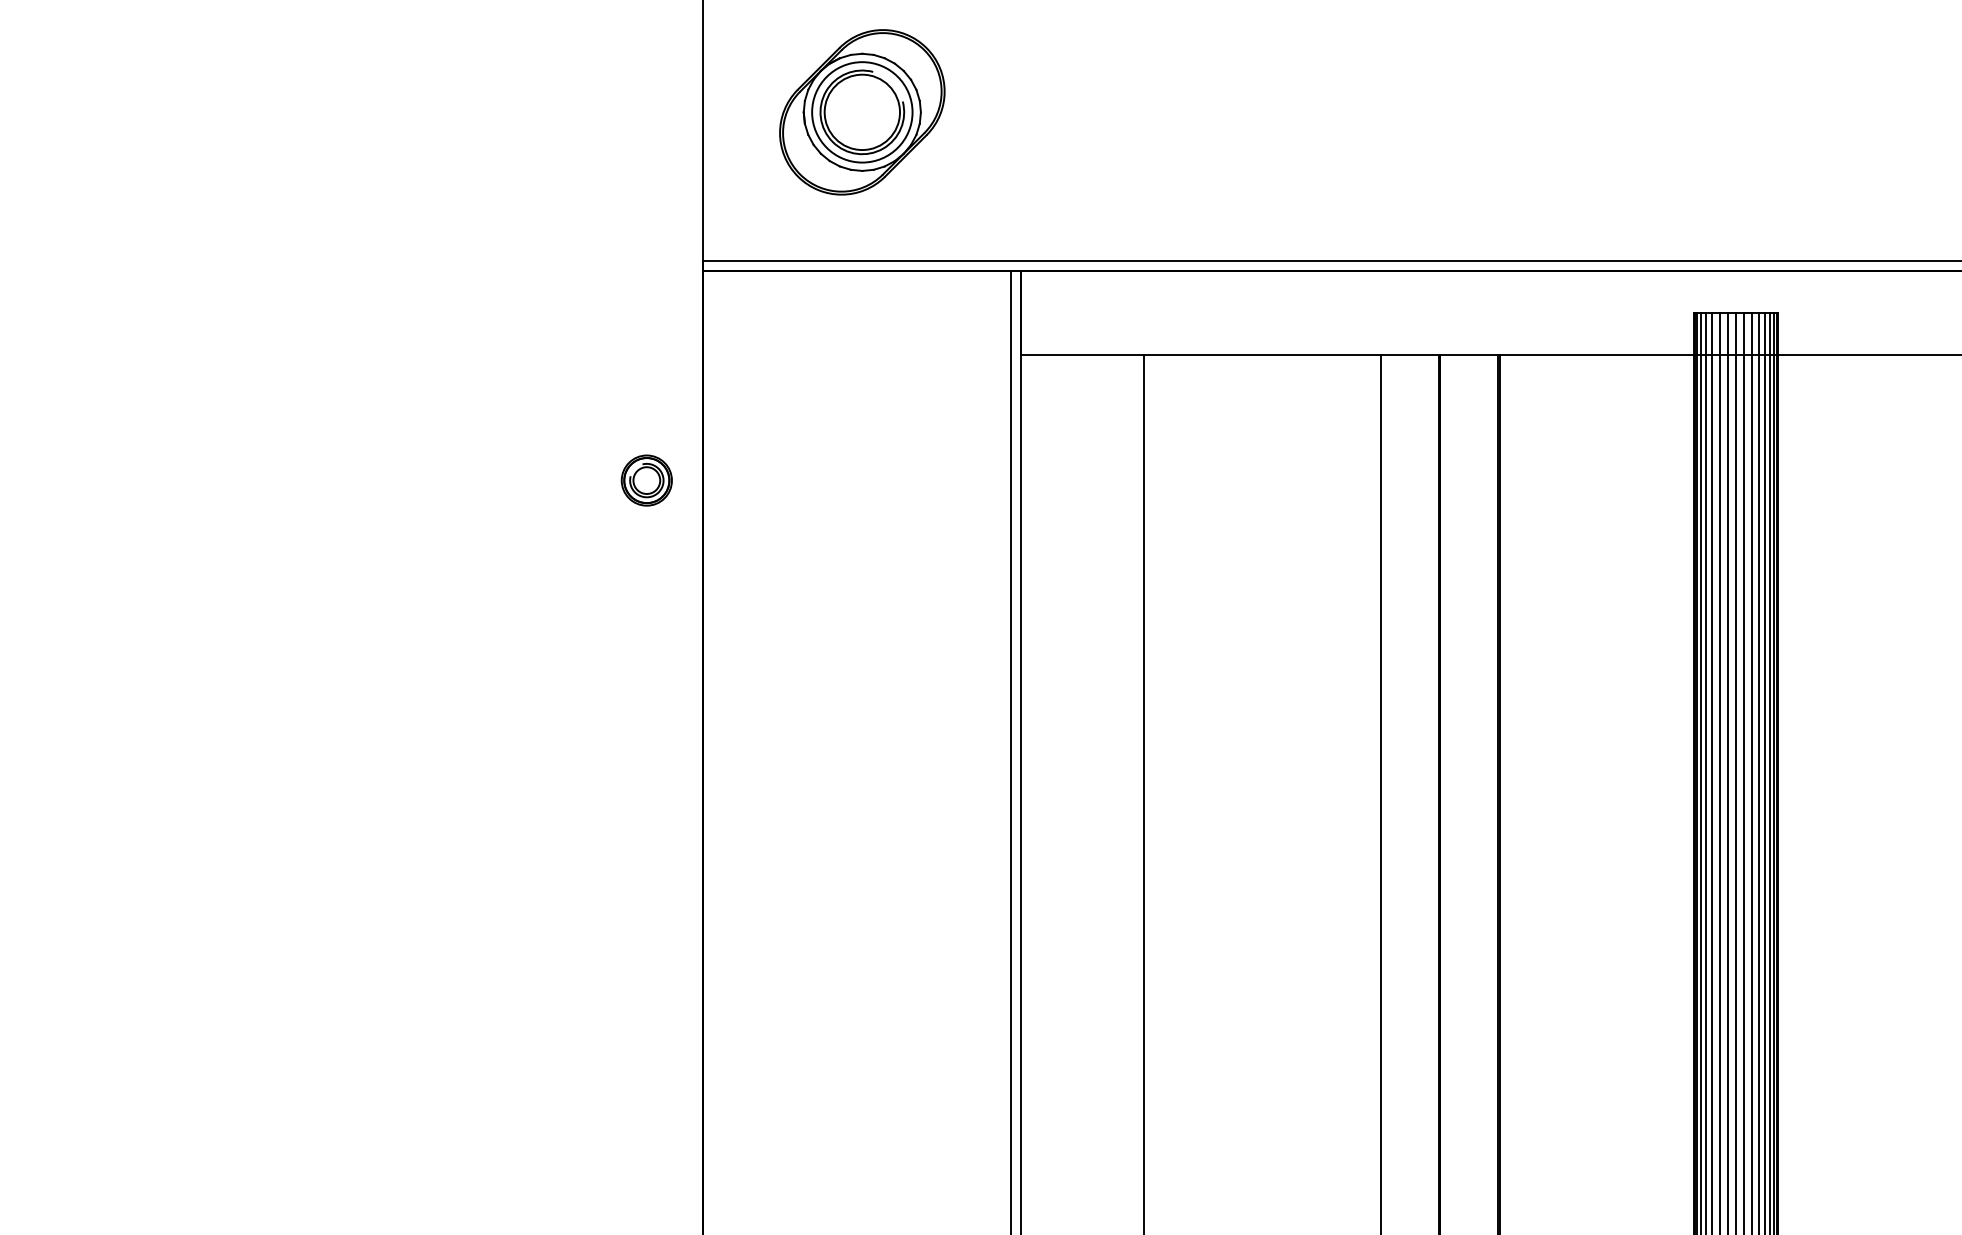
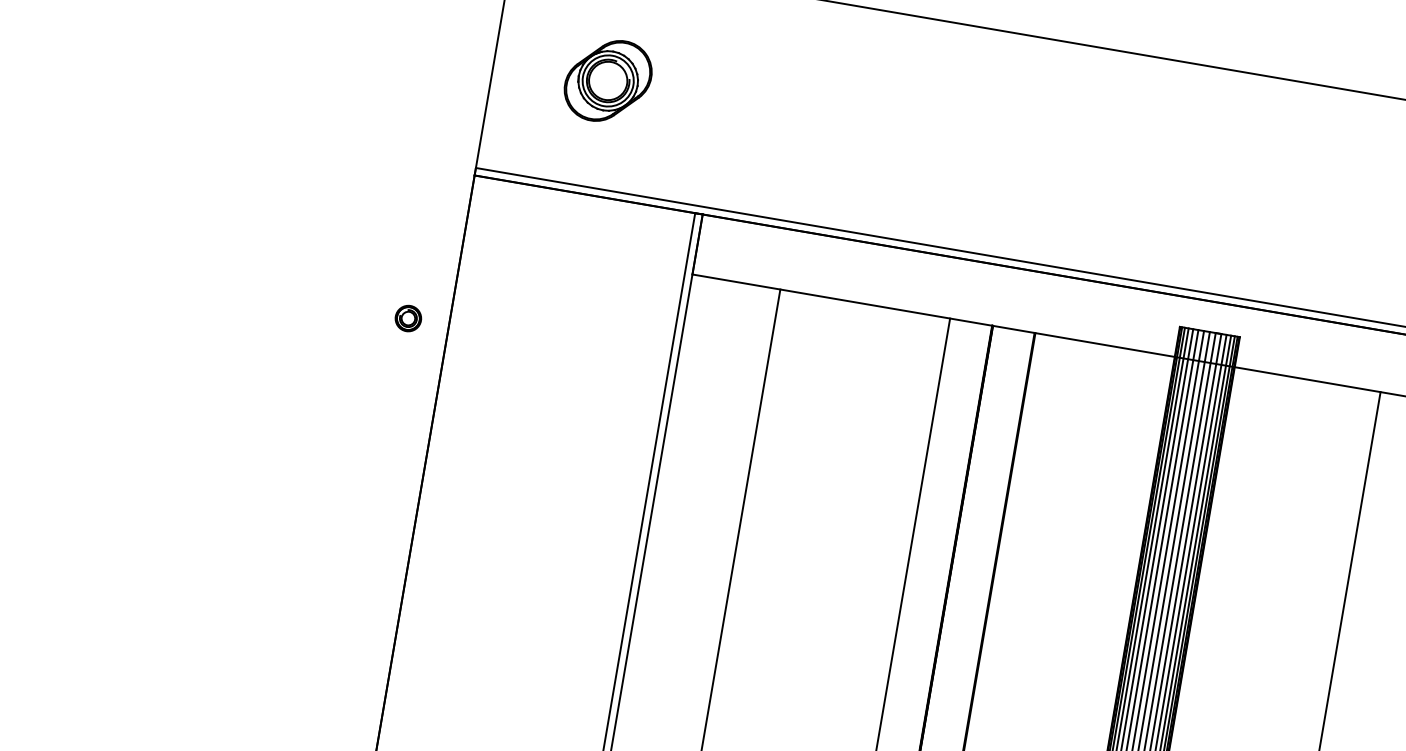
part: (862, 112) -> (608, 81), size x0.7
part: (646, 480) -> (408, 318), size x0.7

